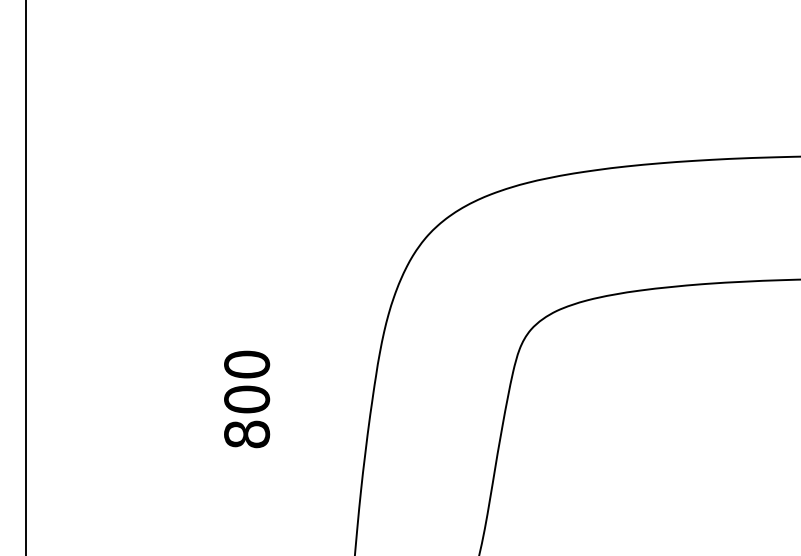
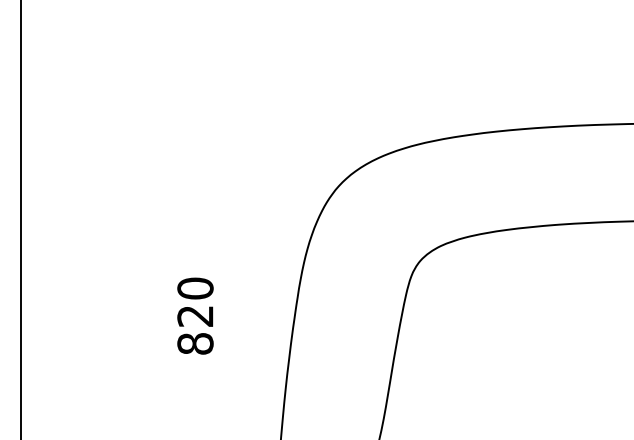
text: (247, 399) -> (195, 316), 800 -> 820

